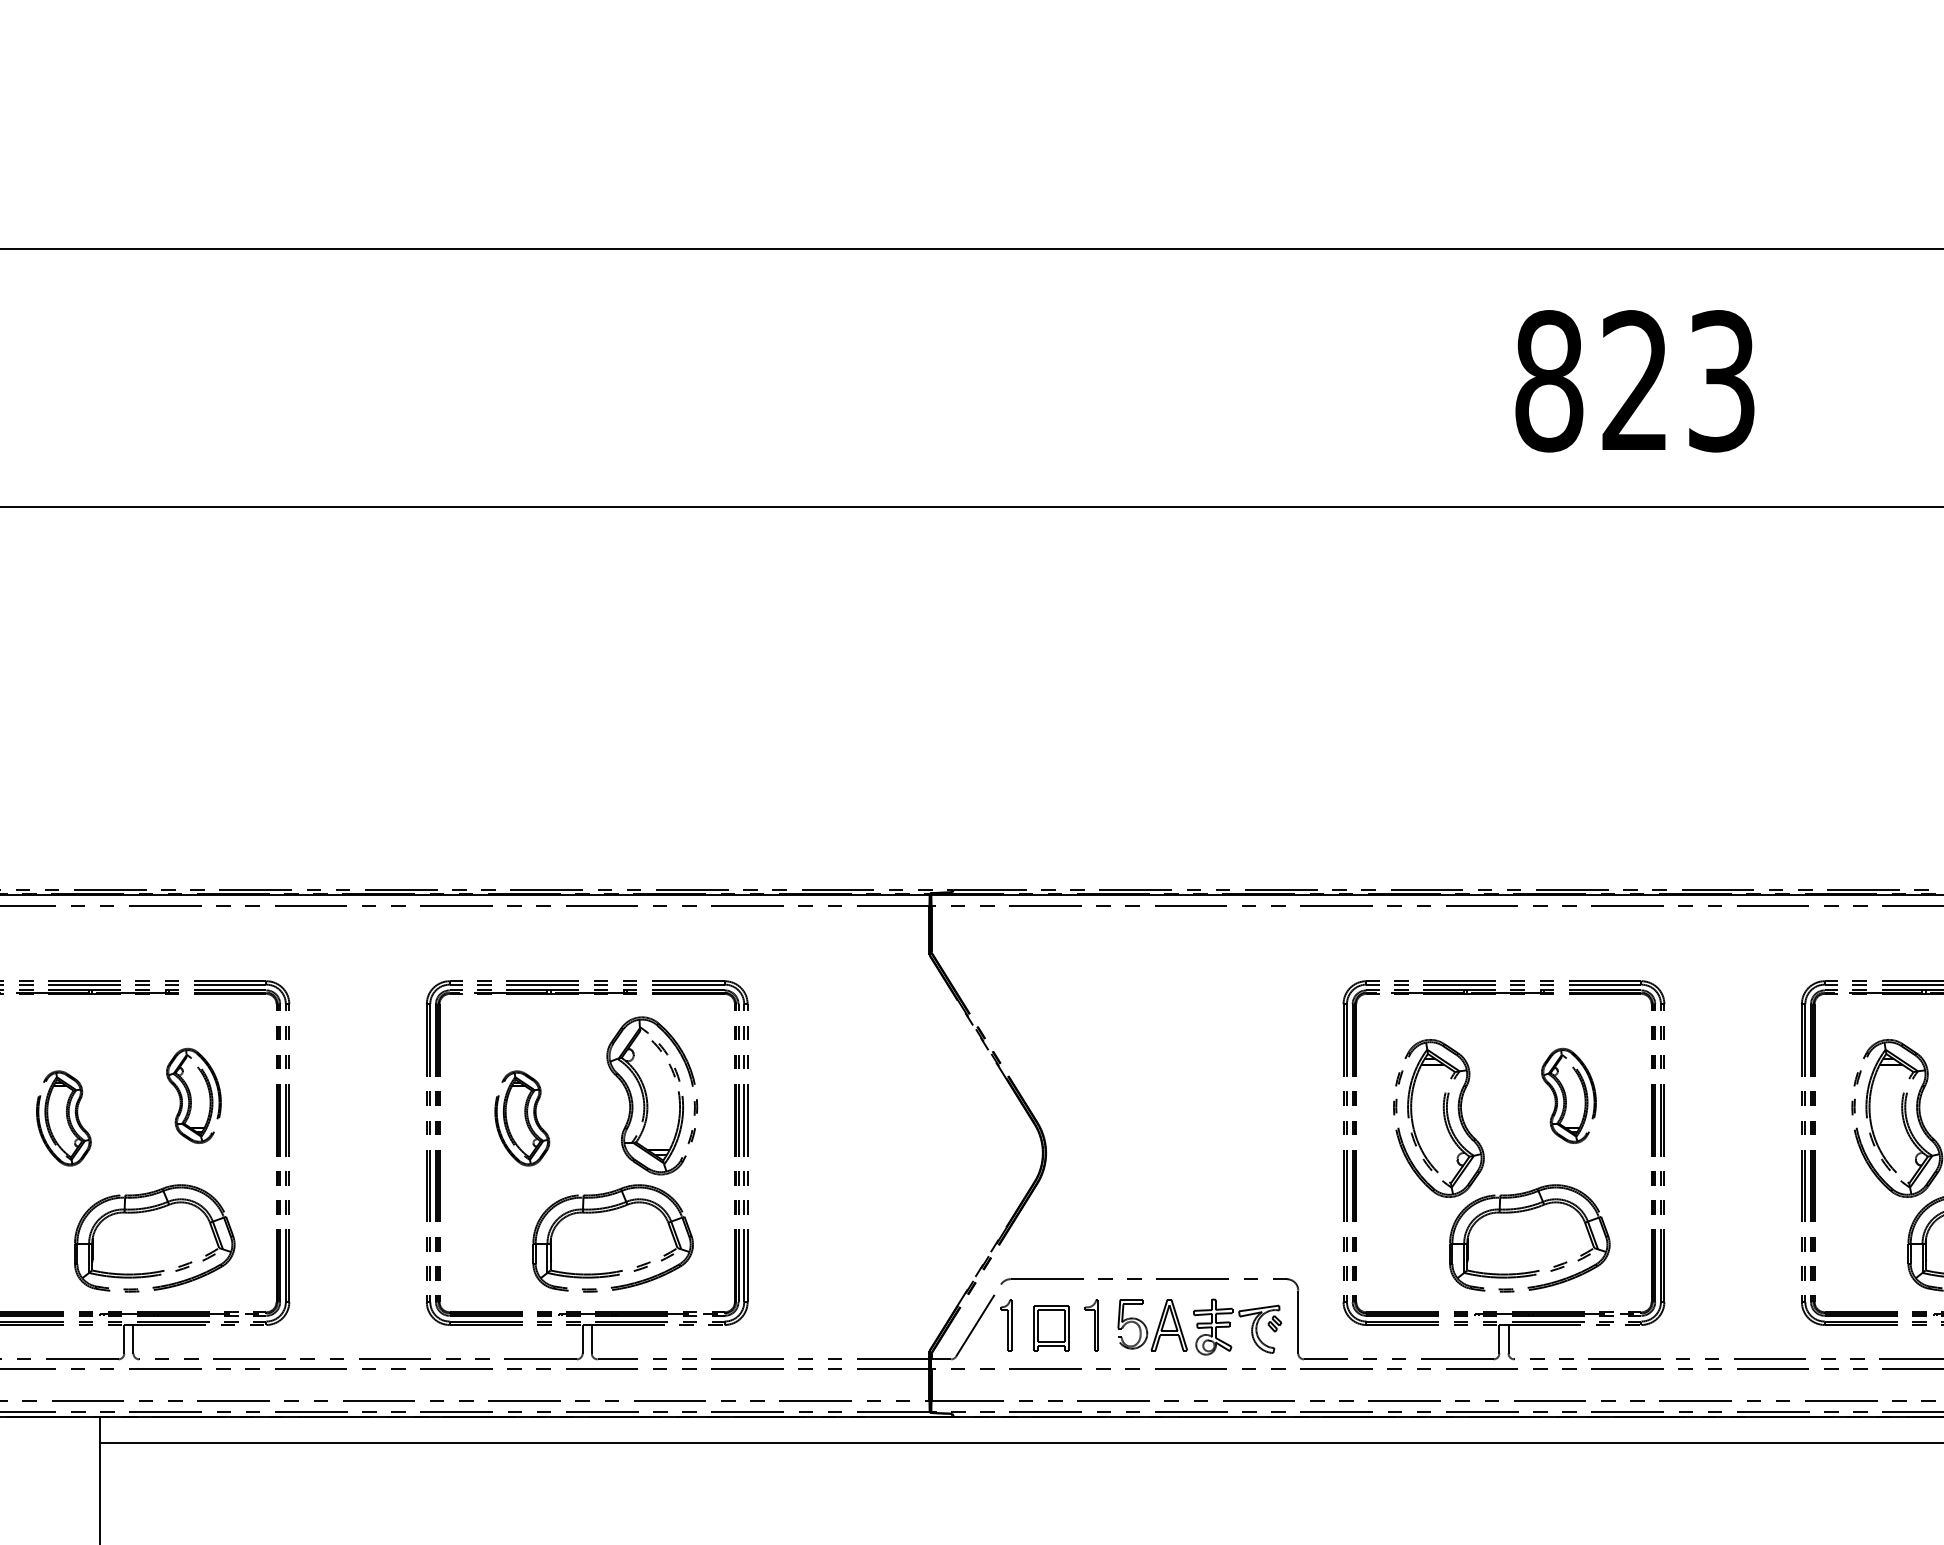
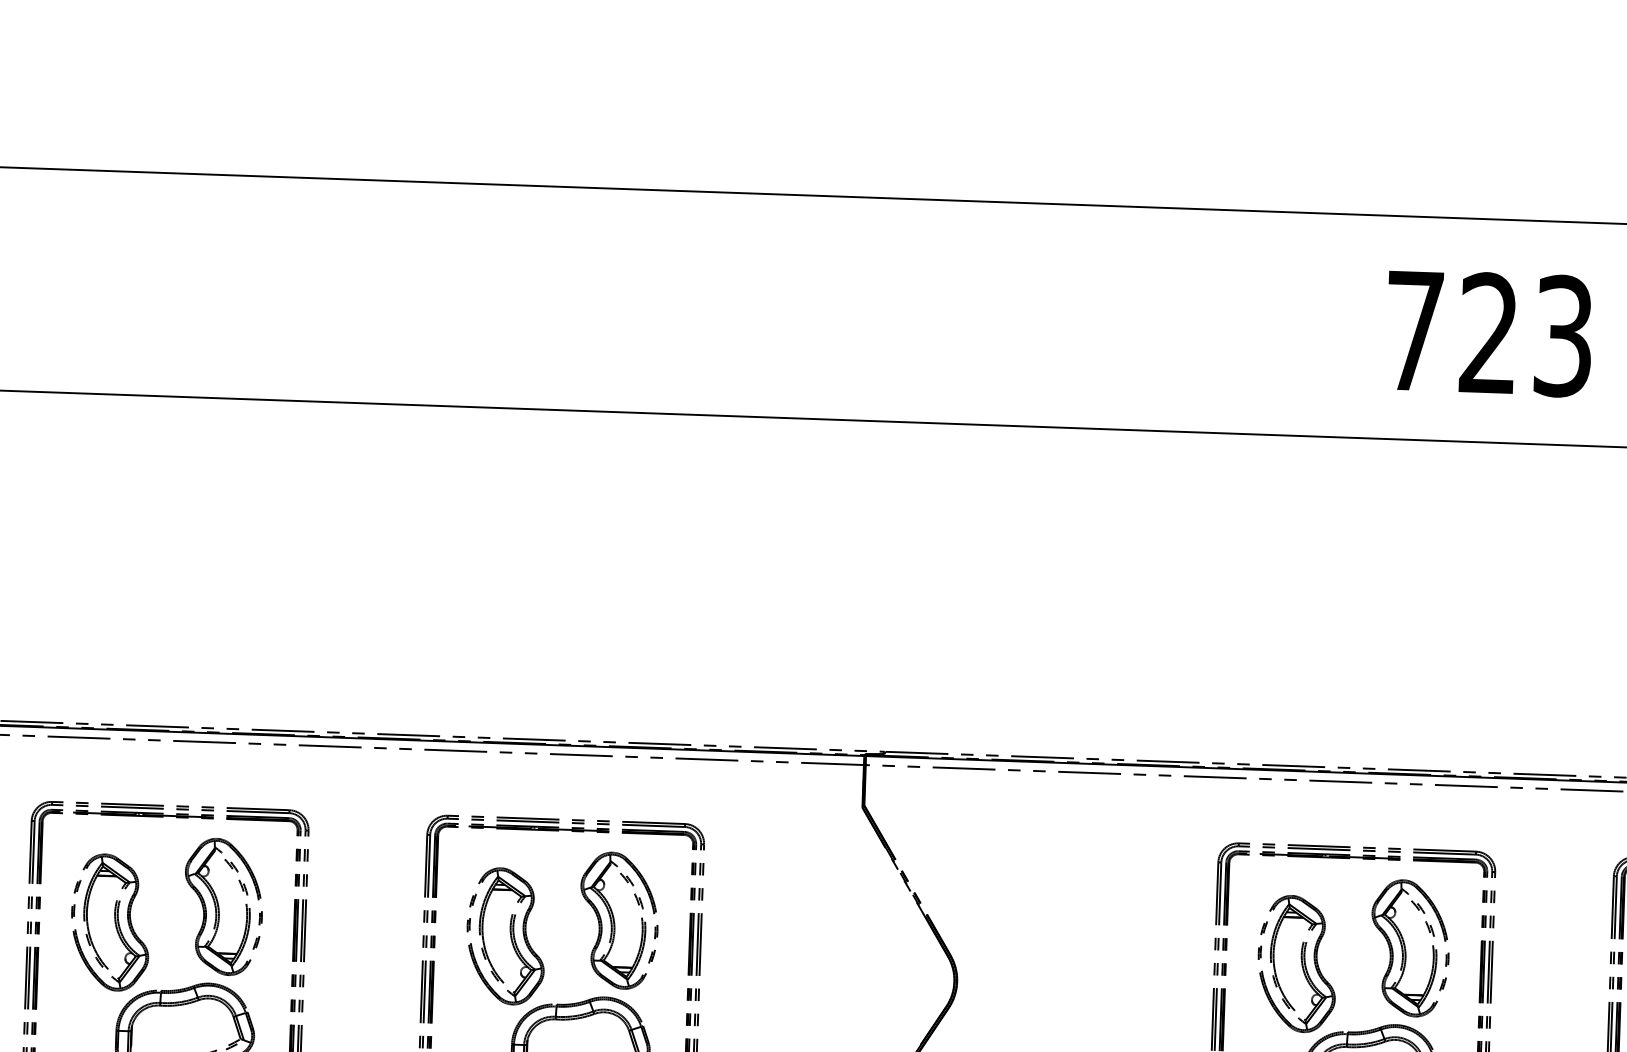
text: (1549, 381) -> (1414, 331), 823 -> 723
part: (193, 1095) -> (223, 906), size x1.67
part: (1568, 1095) -> (1409, 948), size x1.67
part: (63, 1118) -> (110, 922), size x1.67
part: (522, 1118) -> (506, 936), size x1.67

